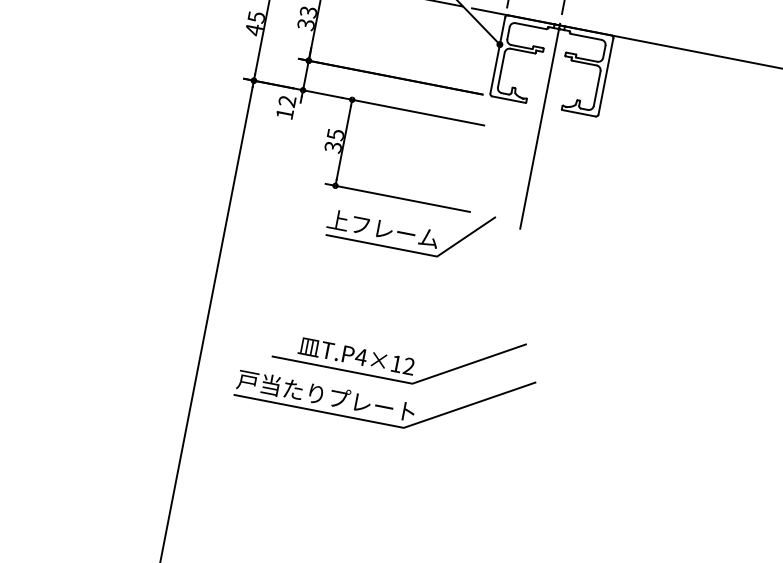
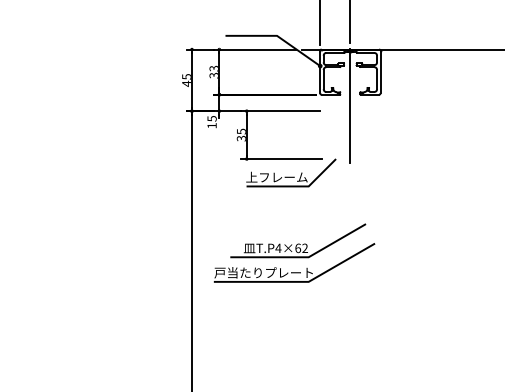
text: (286, 100) -> (211, 118), 12 -> 15
text: (397, 364) -> (298, 248), T.P4×12 -> T.P4×62

